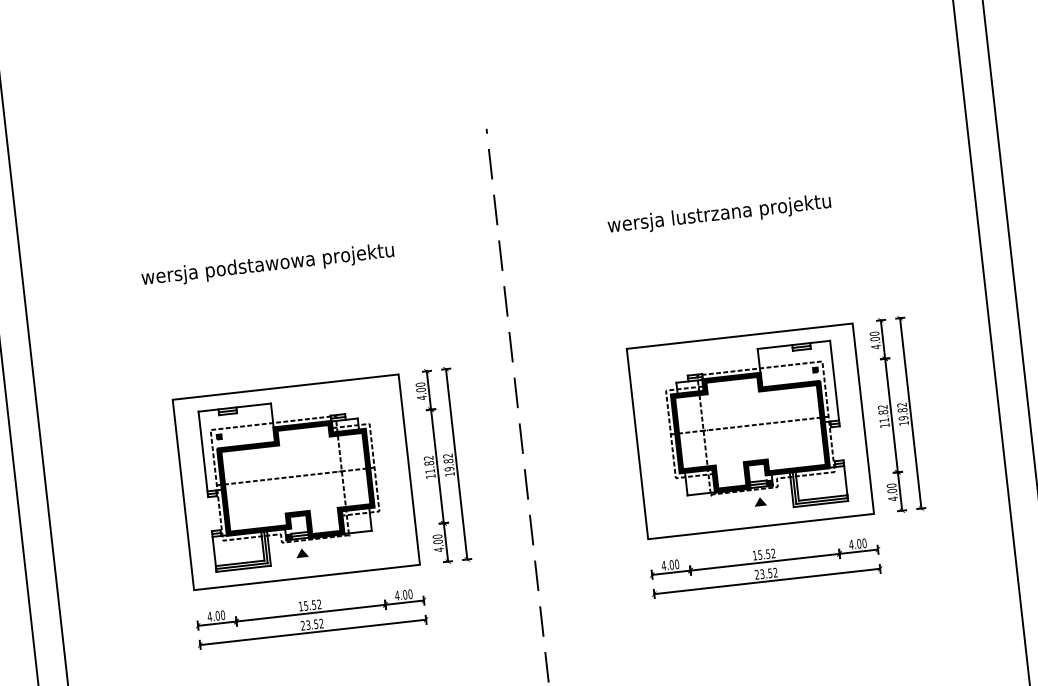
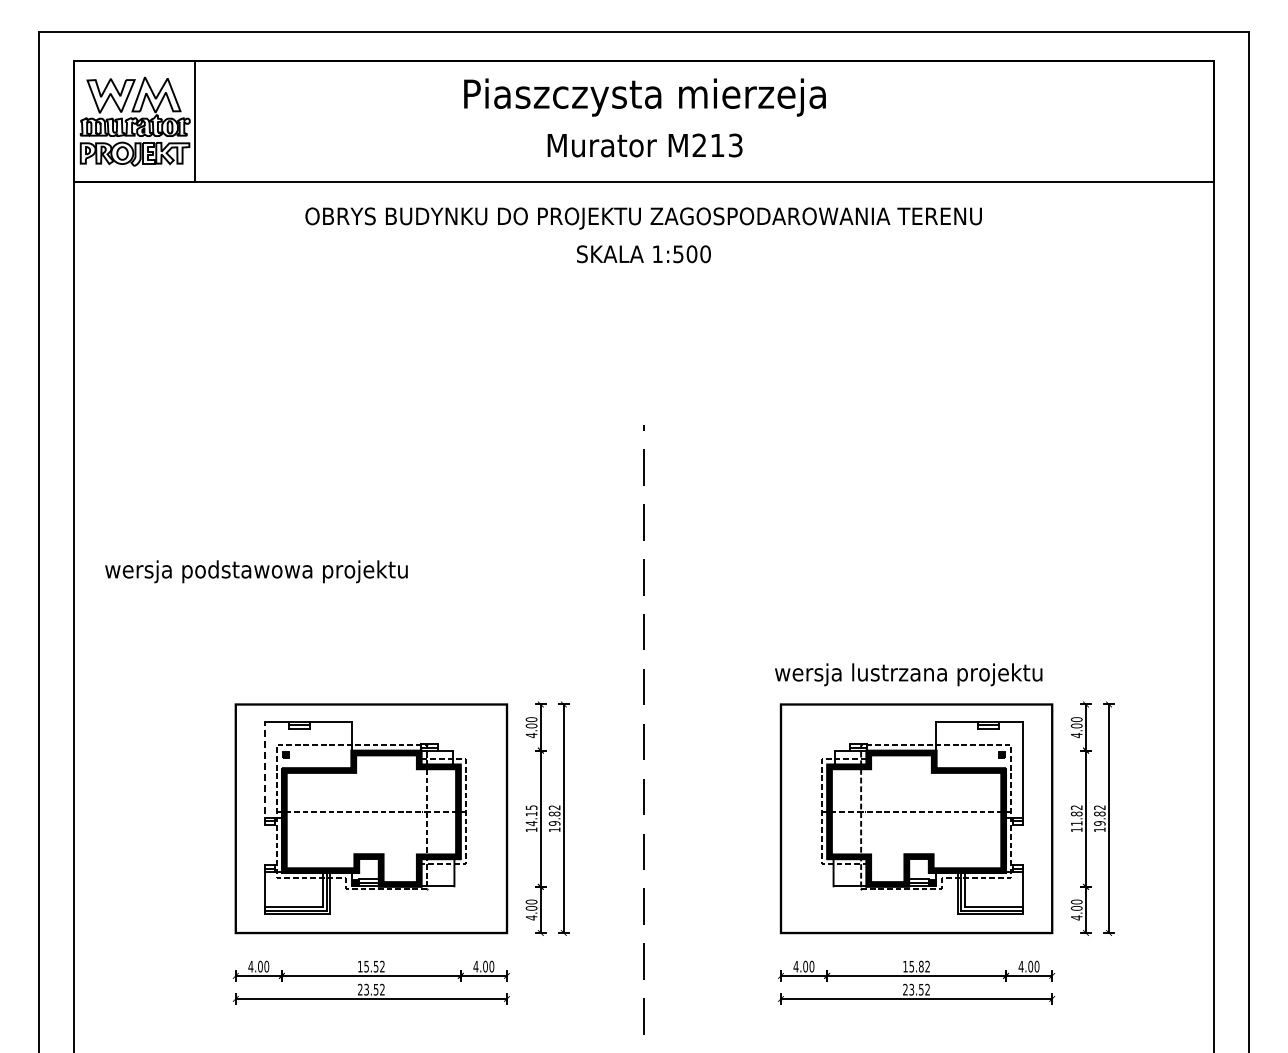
text: (719, 214) -> (908, 674), moved
text: (267, 265) -> (256, 571), moved
line: (202, 453) -> (264, 772), solid -> dashed
text: (429, 464) -> (531, 815), 11.82 -> 14.15
fill: (759, 501) -> (918, 903), removed
fill: (301, 553) -> (368, 903), removed
text: (767, 554) -> (920, 966), 15.52 -> 15.82

